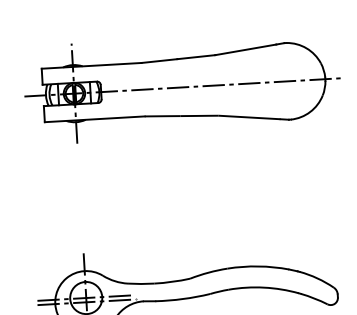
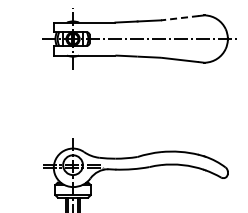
line: (245, 50) -> (179, 18), solid -> dashed

